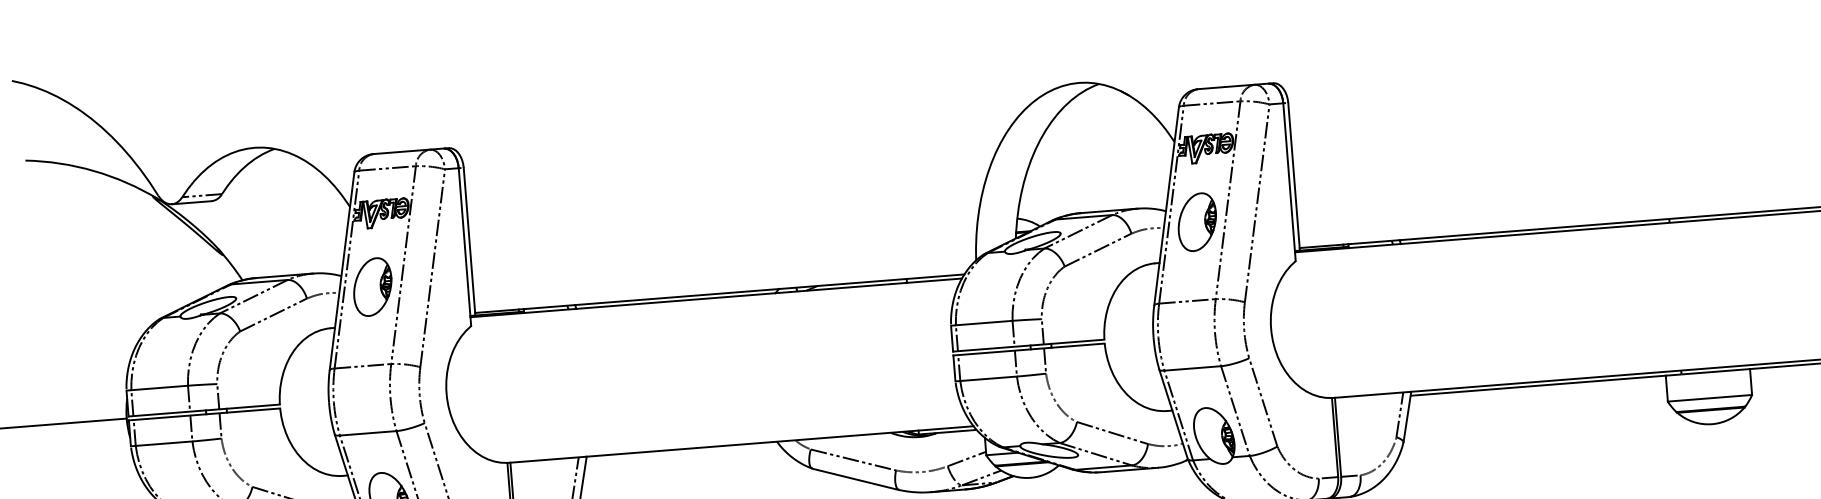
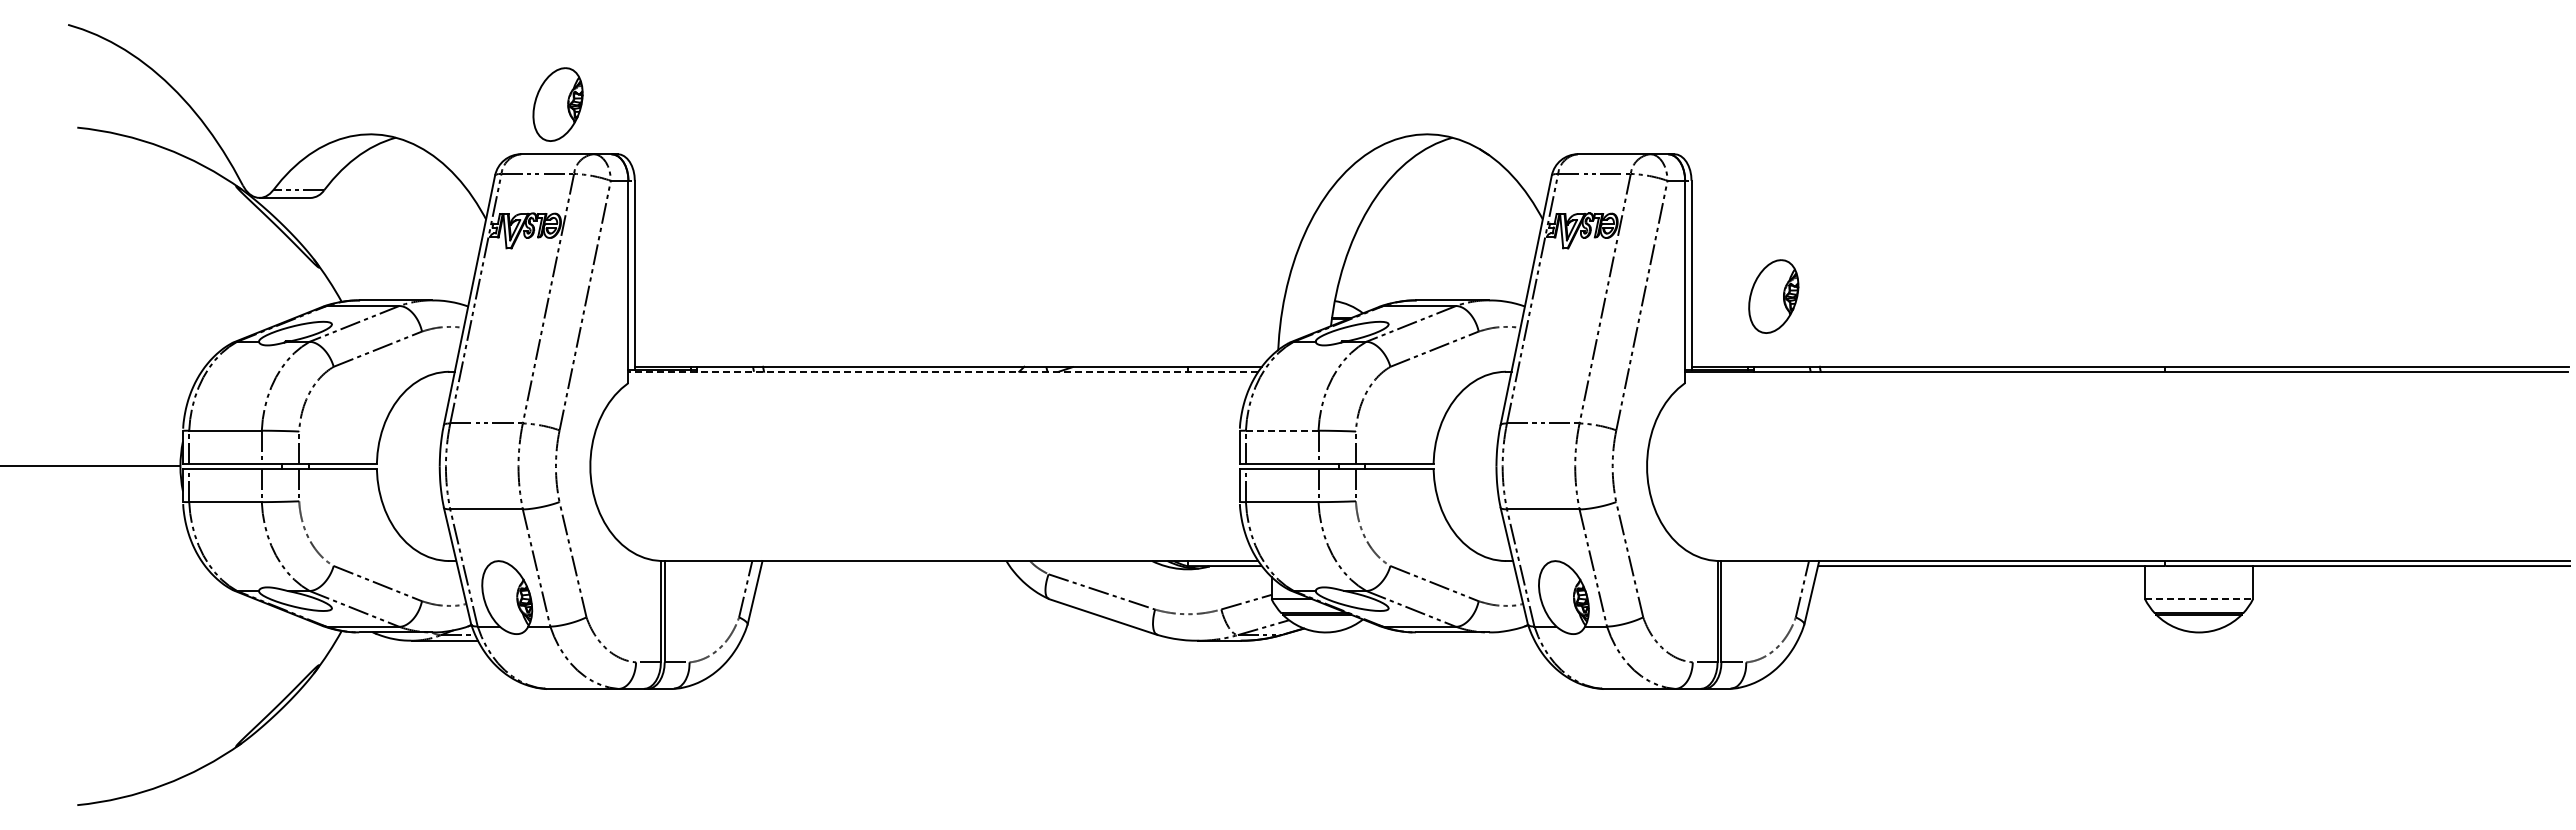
part: (1197, 222) -> (1773, 296), moved
part: (372, 287) -> (557, 104), moved
line: (716, 297) -> (943, 371), solid -> dashed
line: (984, 322) -> (1282, 430), solid -> dashed
line: (1710, 398) -> (2199, 599), solid -> dashed

